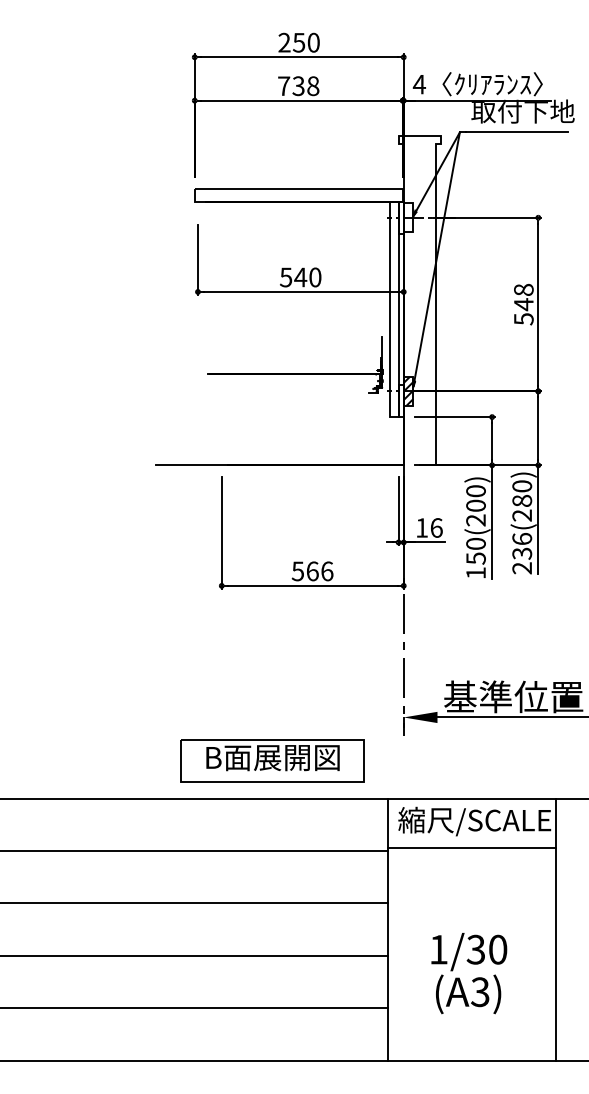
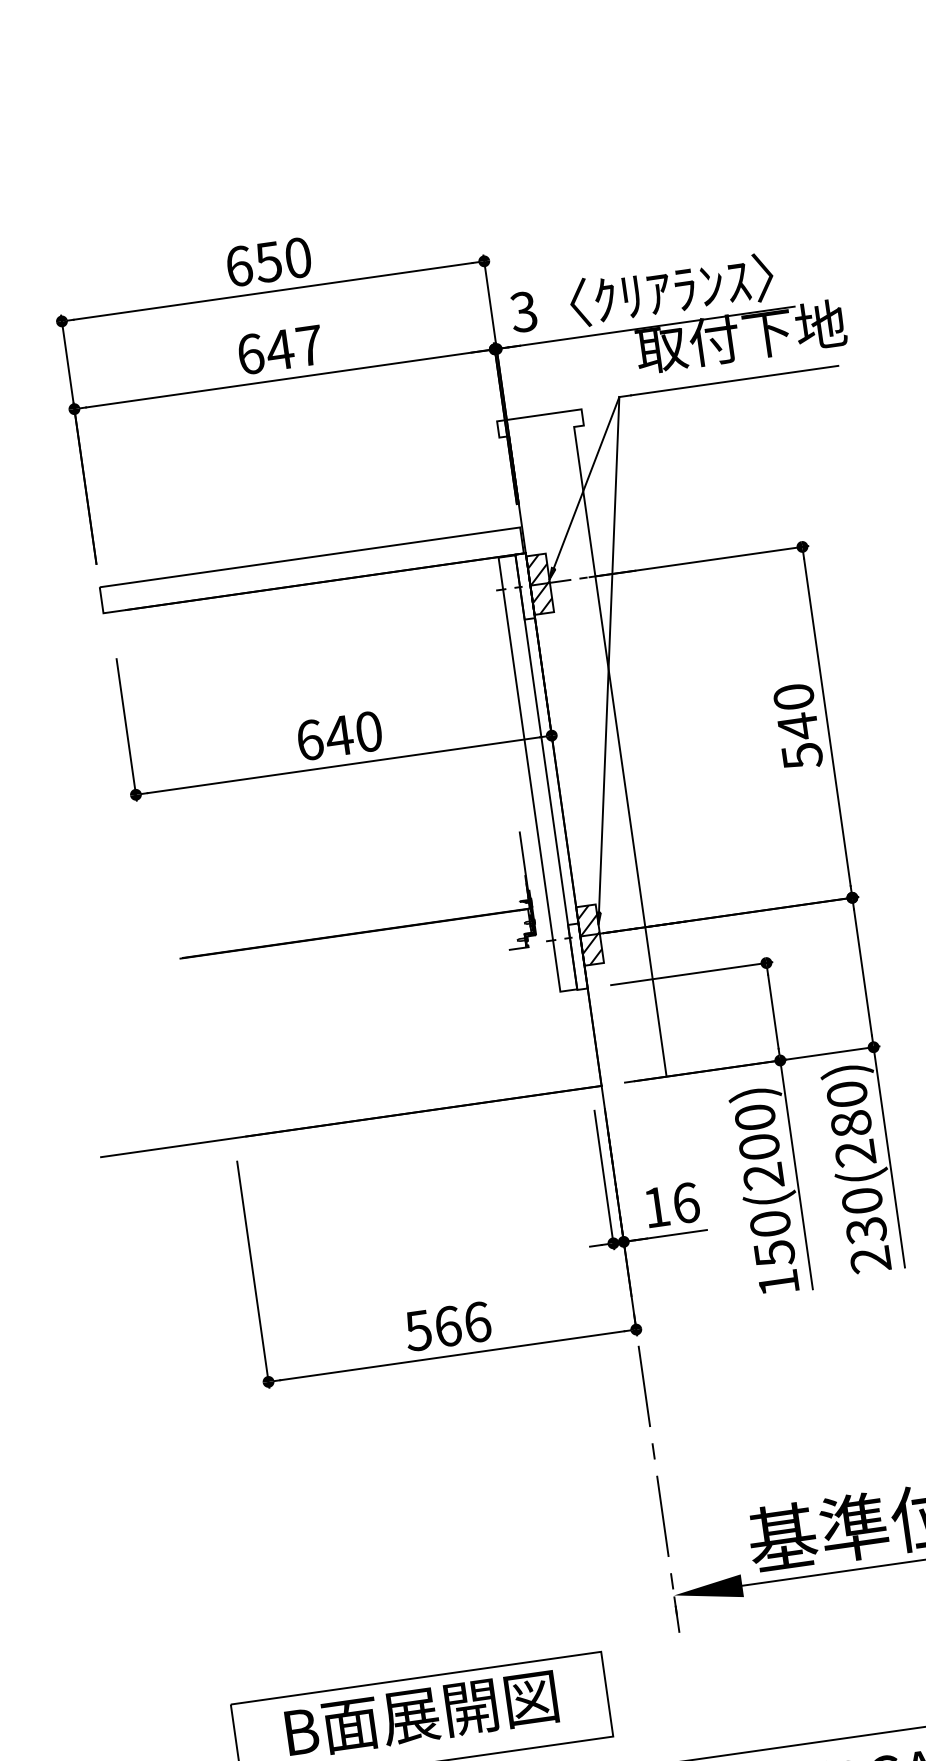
text: (284, 42) -> (239, 265), 250 -> 650
text: (418, 84) -> (521, 312), 4 -> 3
text: (298, 86) -> (280, 350), 738 -> 647
hatch: (408, 217) -> (539, 583), added
text: (286, 277) -> (310, 740), 540 -> 640
text: (523, 289) -> (793, 696), 548 -> 540
text: (522, 538) -> (862, 1199), 236(280) -> 230(280)

